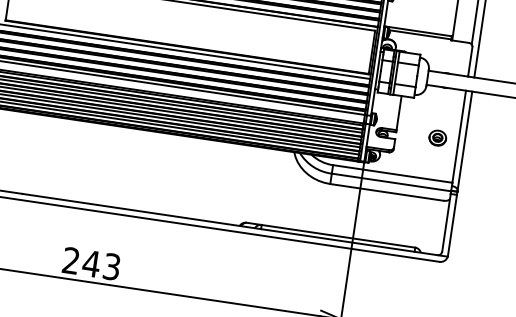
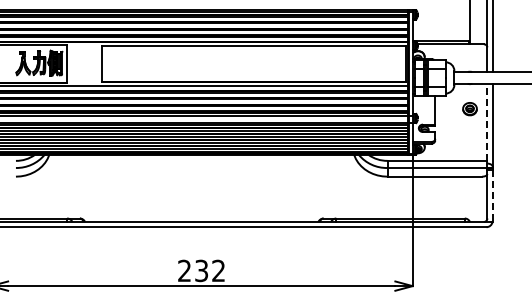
line: (459, 136) -> (487, 122), solid -> dashed
part: (437, 138) -> (469, 109), moved
line: (452, 226) -> (492, 196), solid -> dashed
text: (100, 264) -> (209, 270), 243 -> 232

